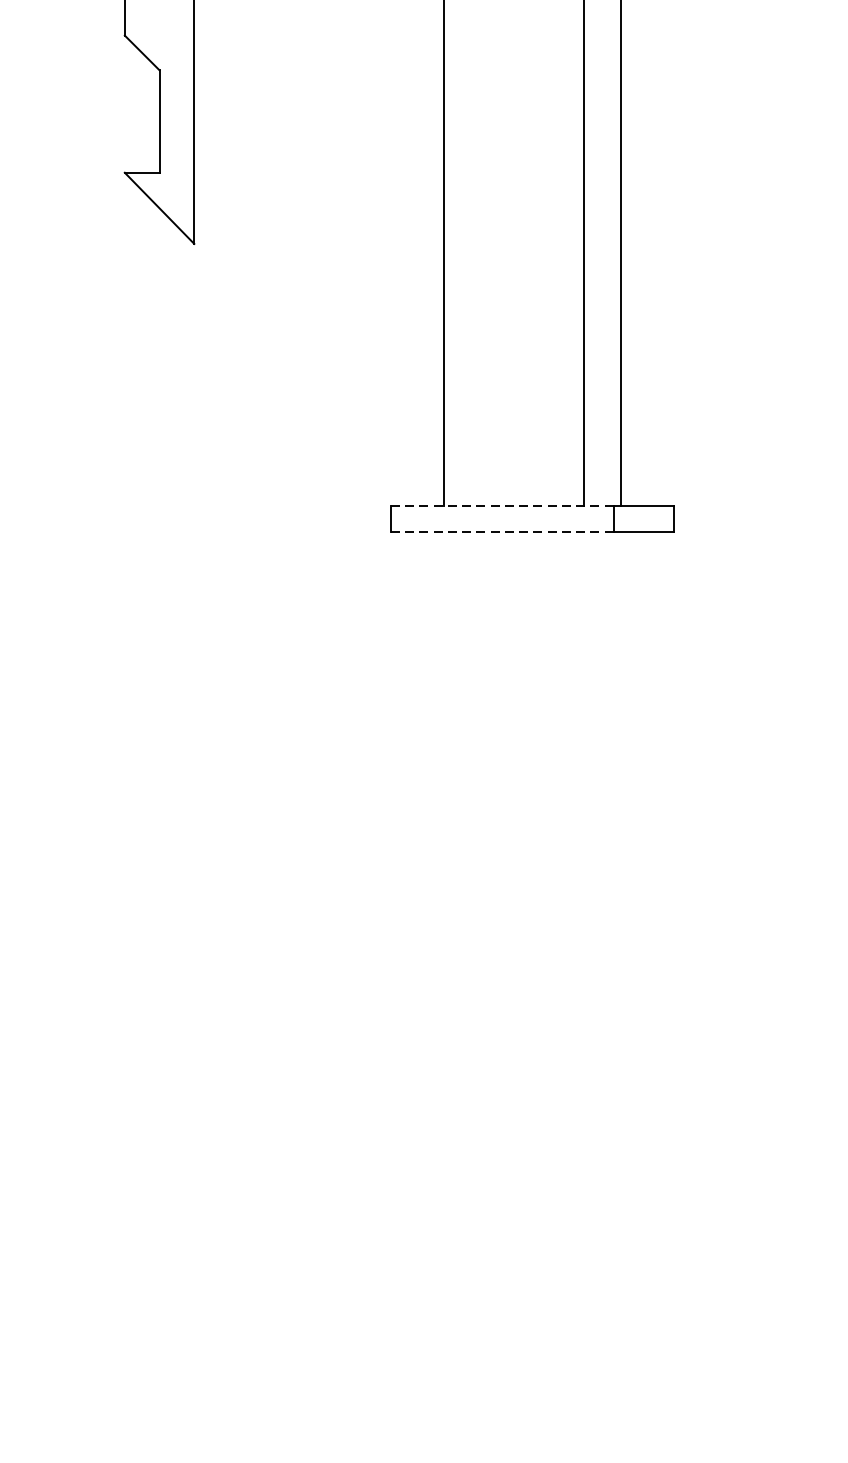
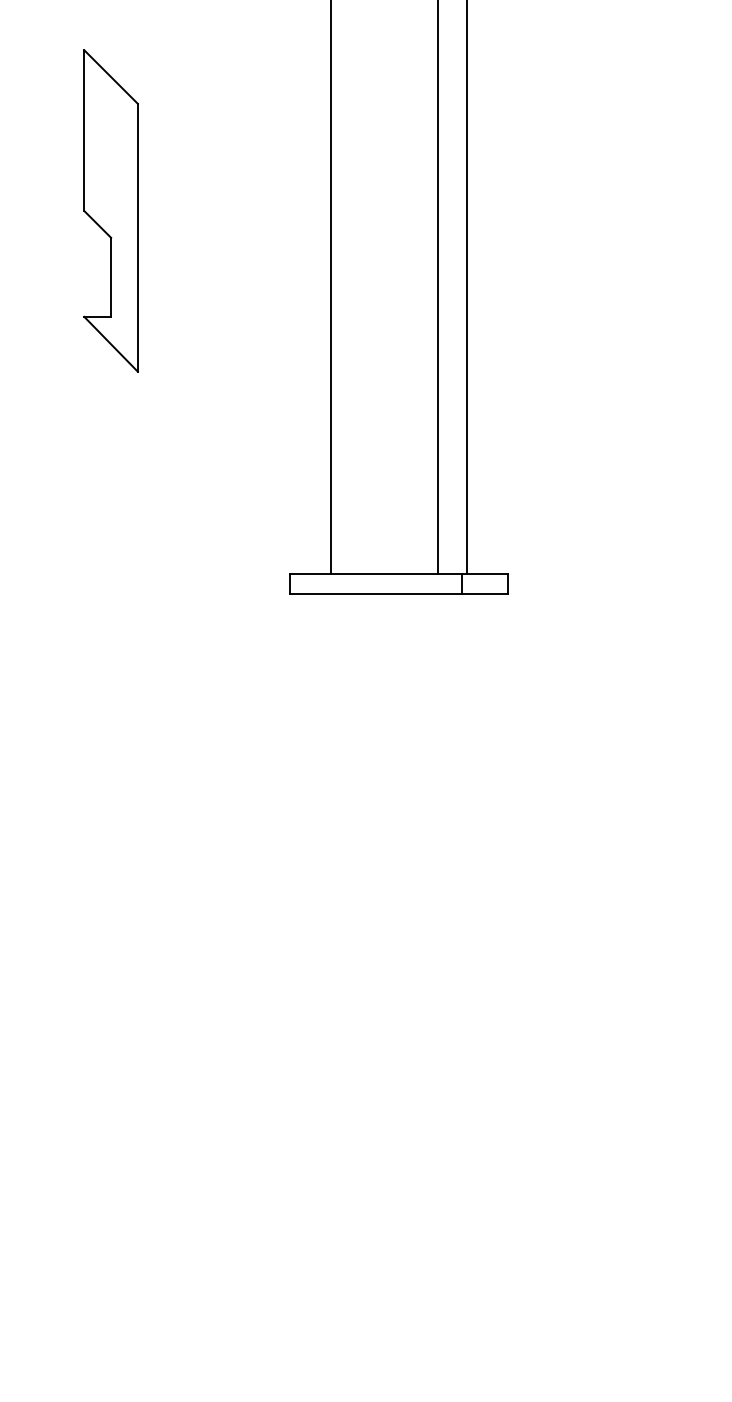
line: (503, 506) -> (376, 574), dashed -> solid
line: (503, 532) -> (376, 594), dashed -> solid

